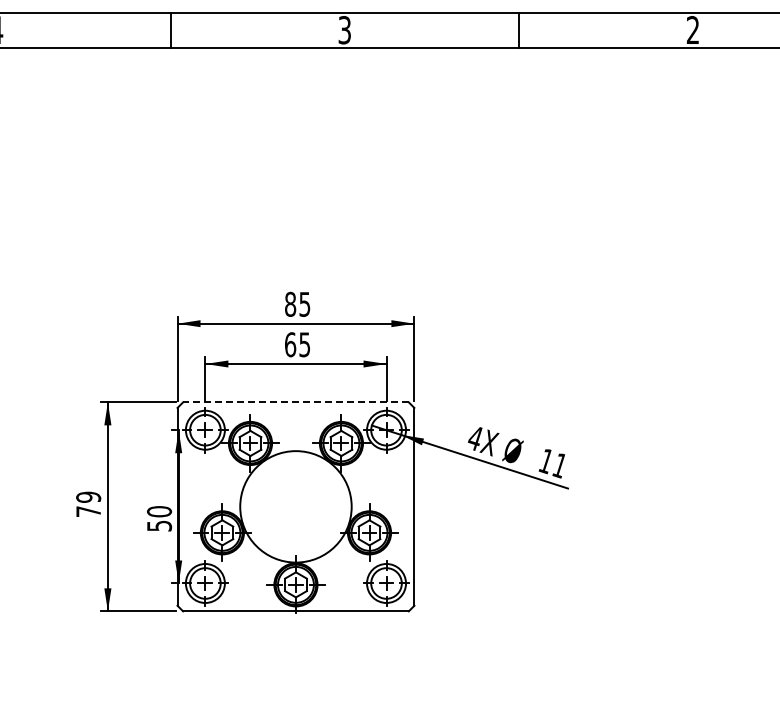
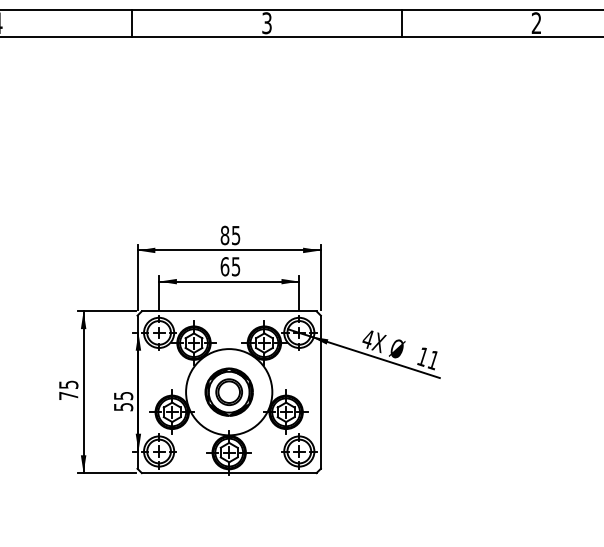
line: (295, 402) -> (228, 311), dashed -> solid
text: (88, 496) -> (68, 384), 79 -> 75
part: (295, 506) -> (228, 391), added
text: (159, 511) -> (123, 395), 50 -> 55

